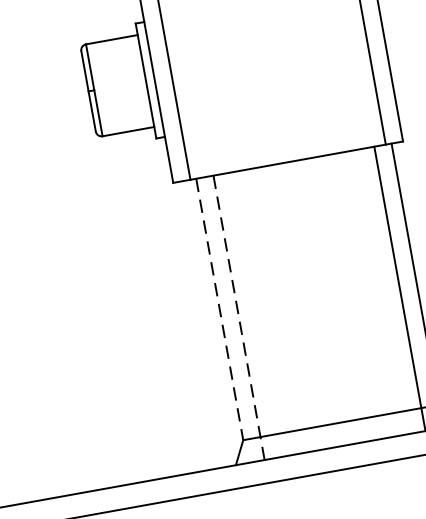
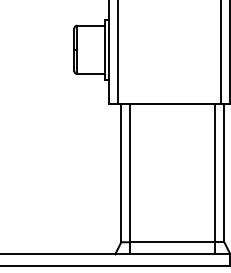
line: (220, 309) -> (121, 173), dashed -> solid
line: (239, 318) -> (130, 179), dashed -> solid

